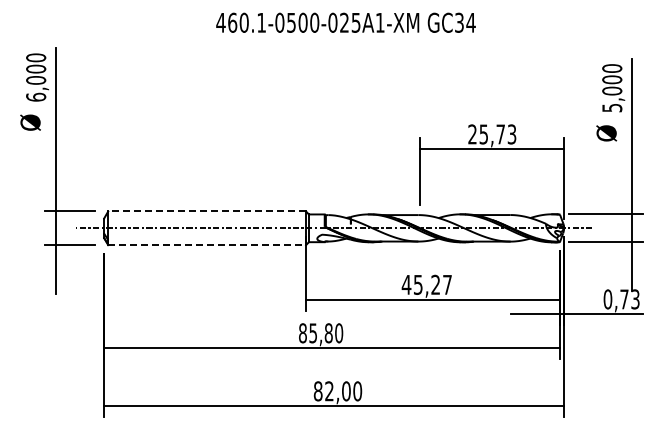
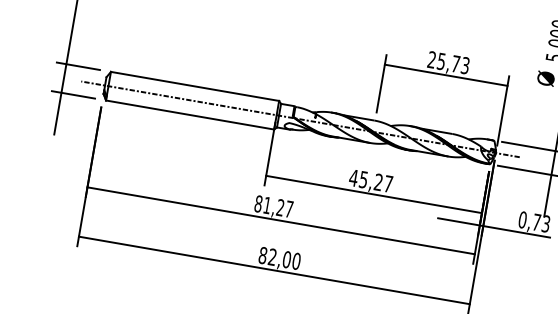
line: (207, 211) -> (195, 86), dashed -> solid
line: (207, 245) -> (190, 115), dashed -> solid
text: (326, 333) -> (278, 207), 85,80 -> 81,27

